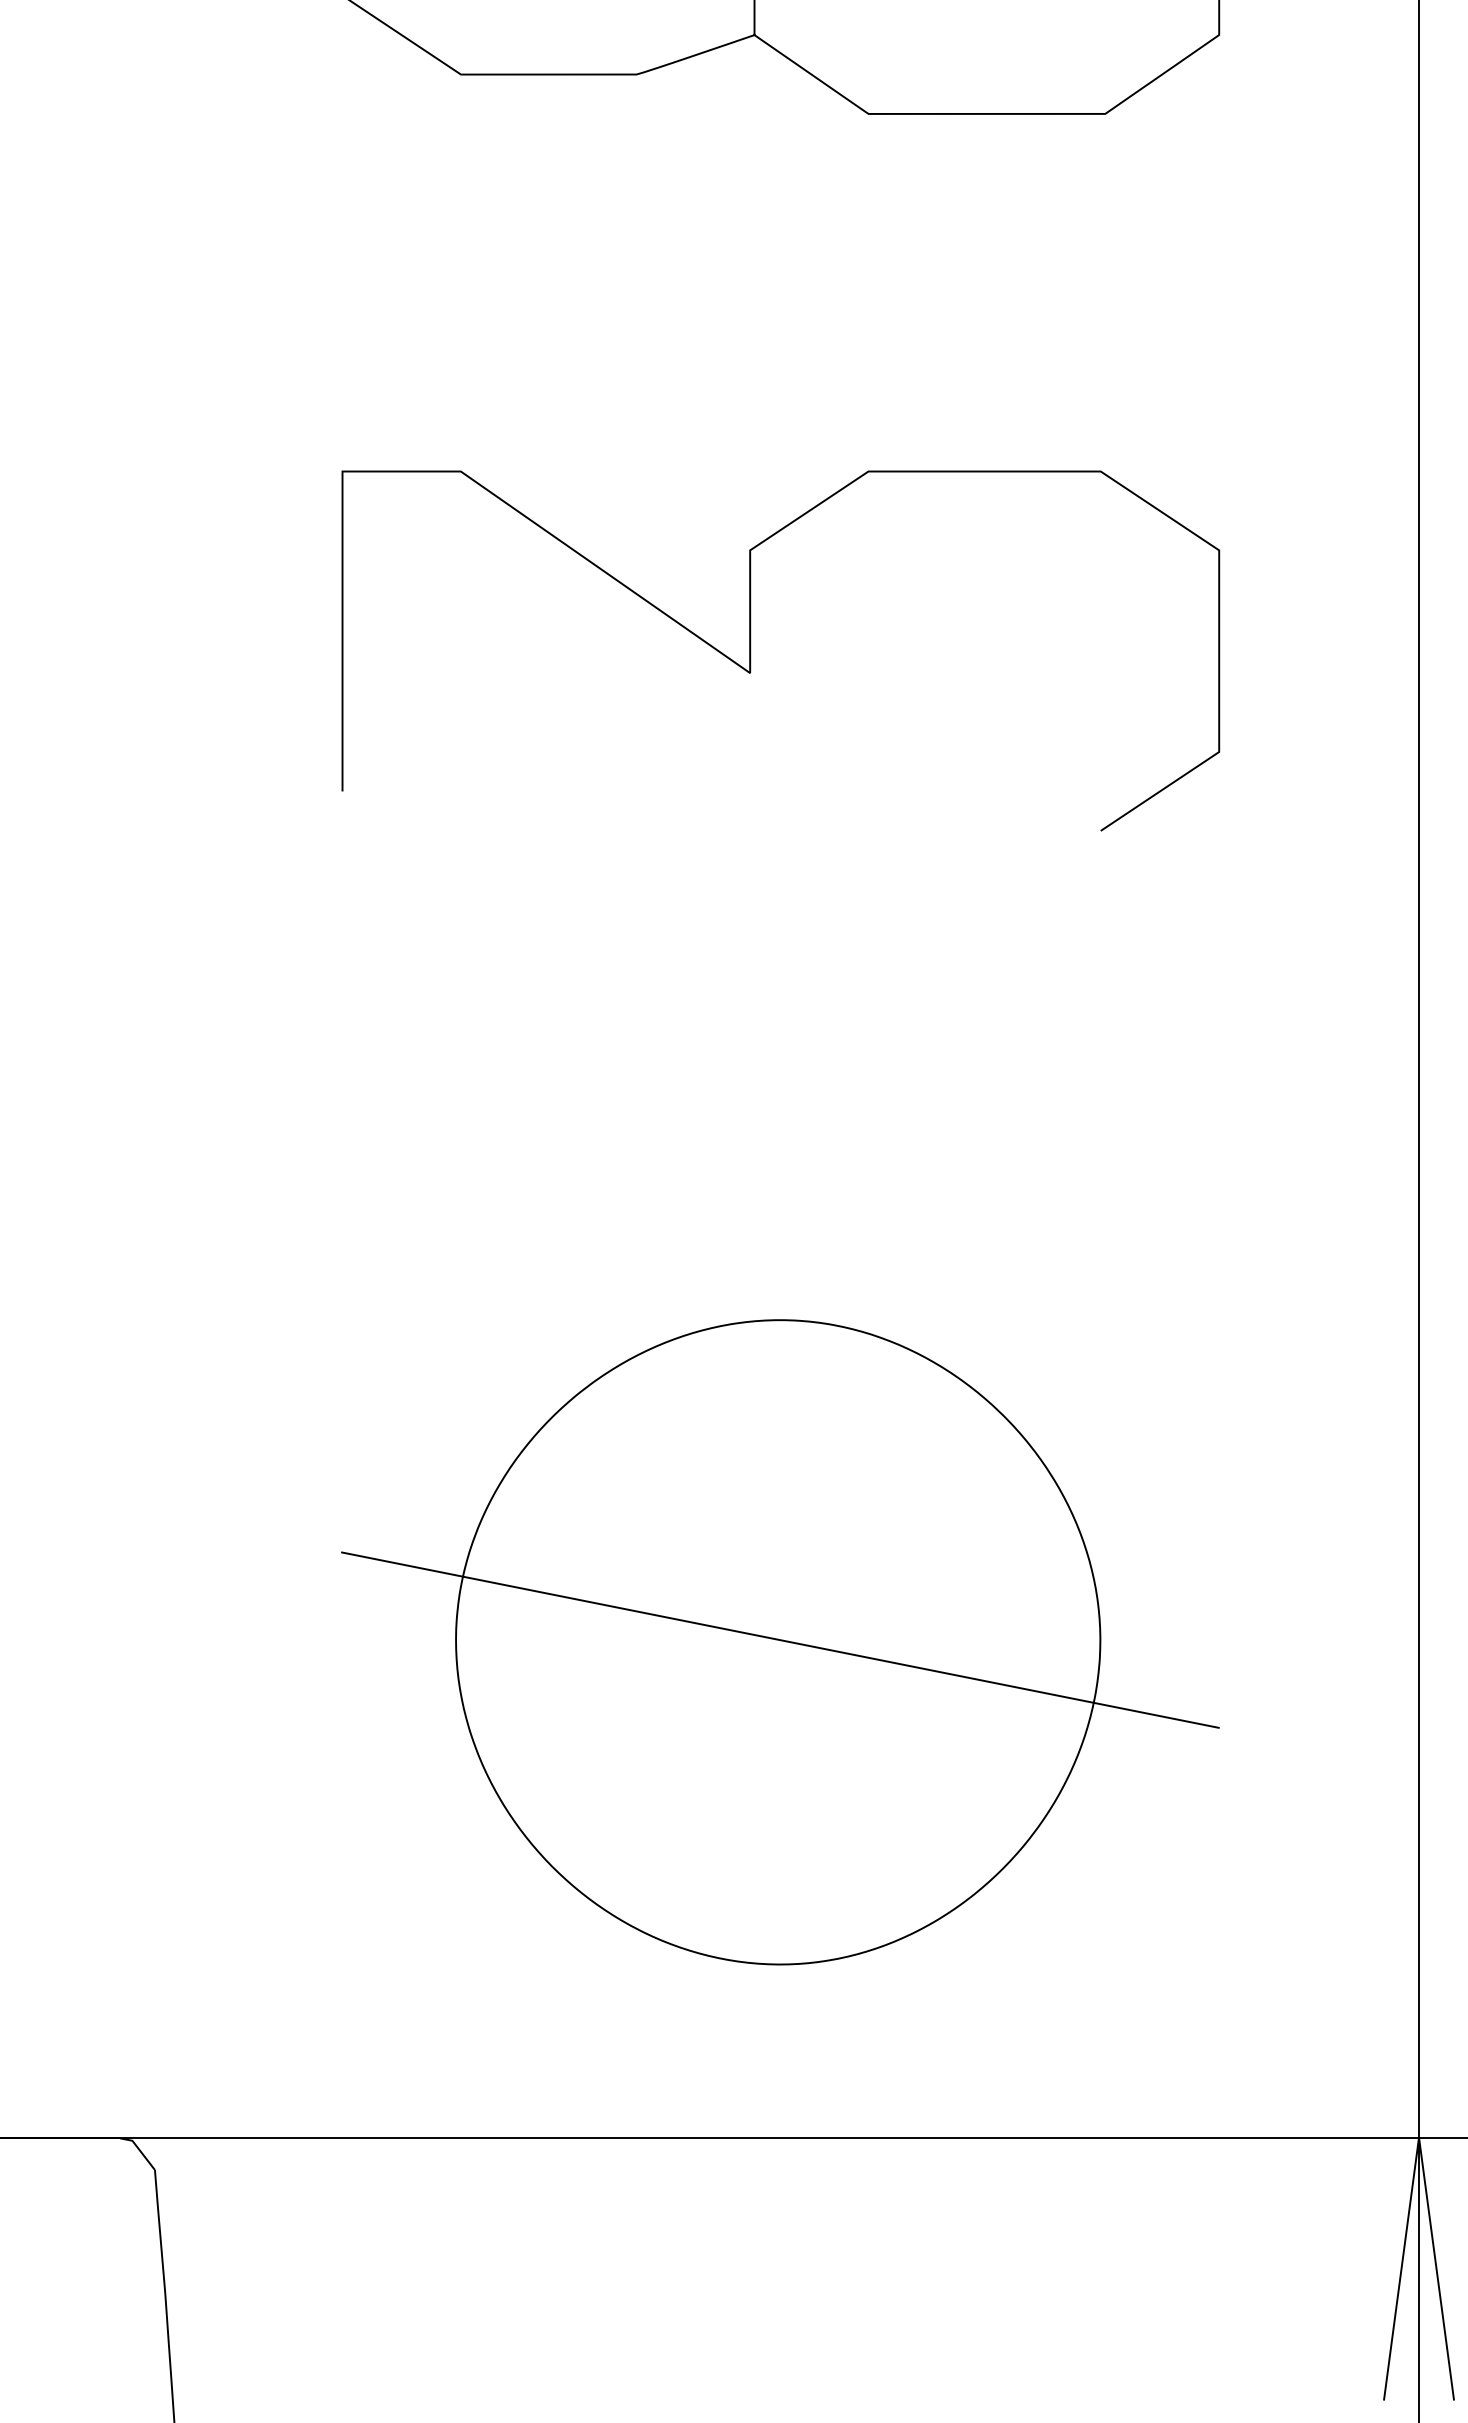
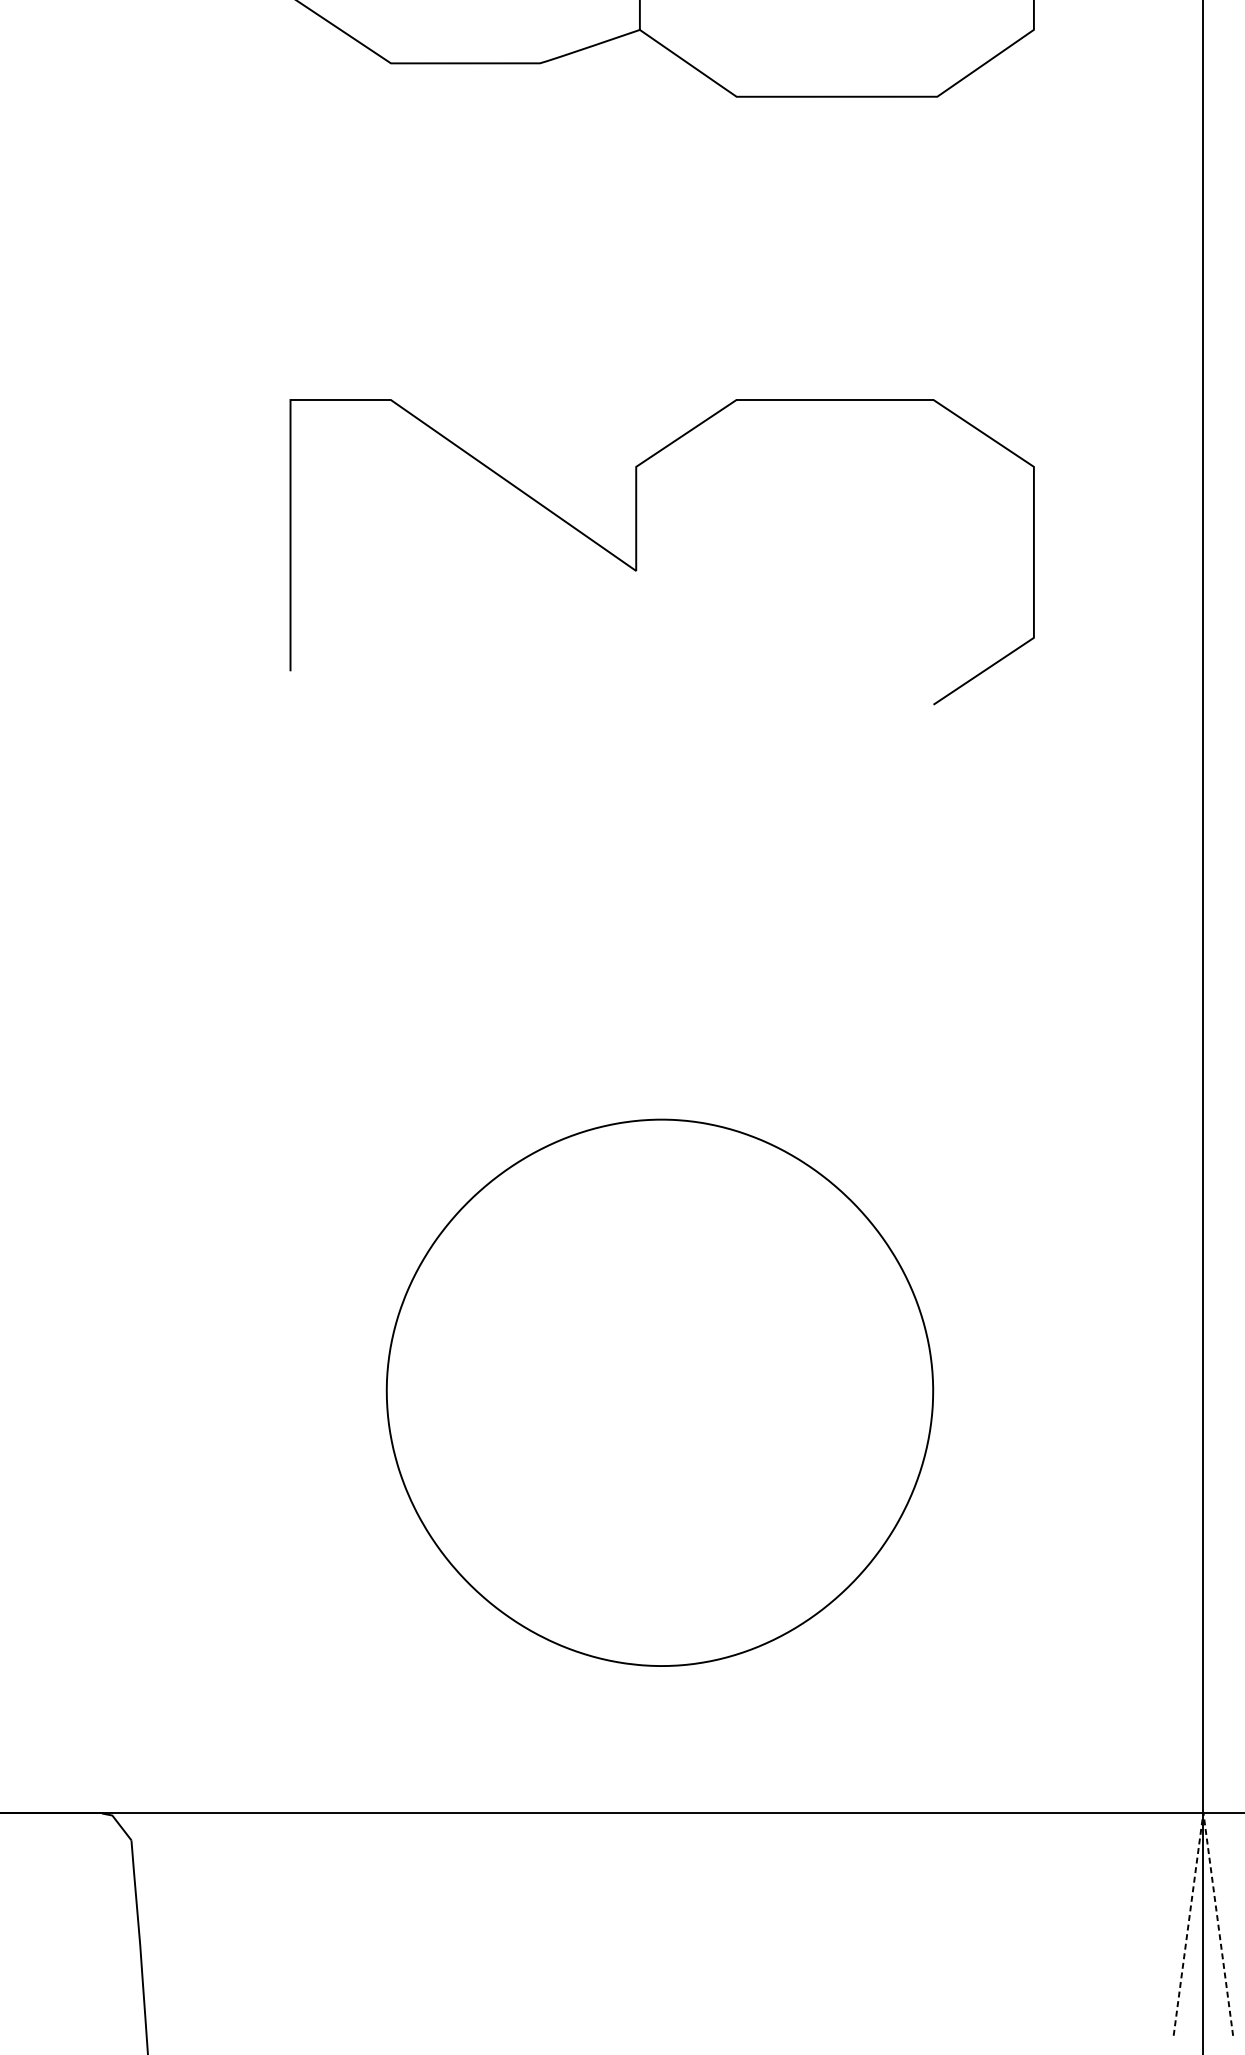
line: (780, 1639) -> (661, 1390), removed
line: (1419, 2137) -> (1203, 1812), solid -> dashed

